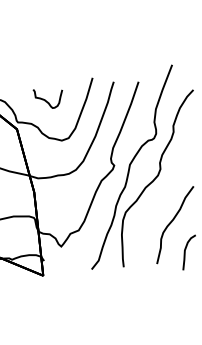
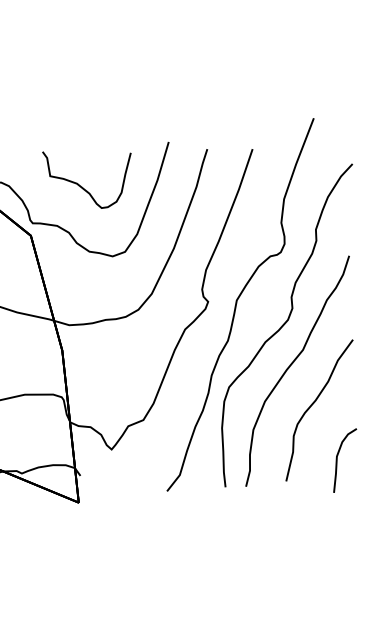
part: (47, 98) -> (86, 179), size x1.67
part: (163, 203) -> (297, 371), added

